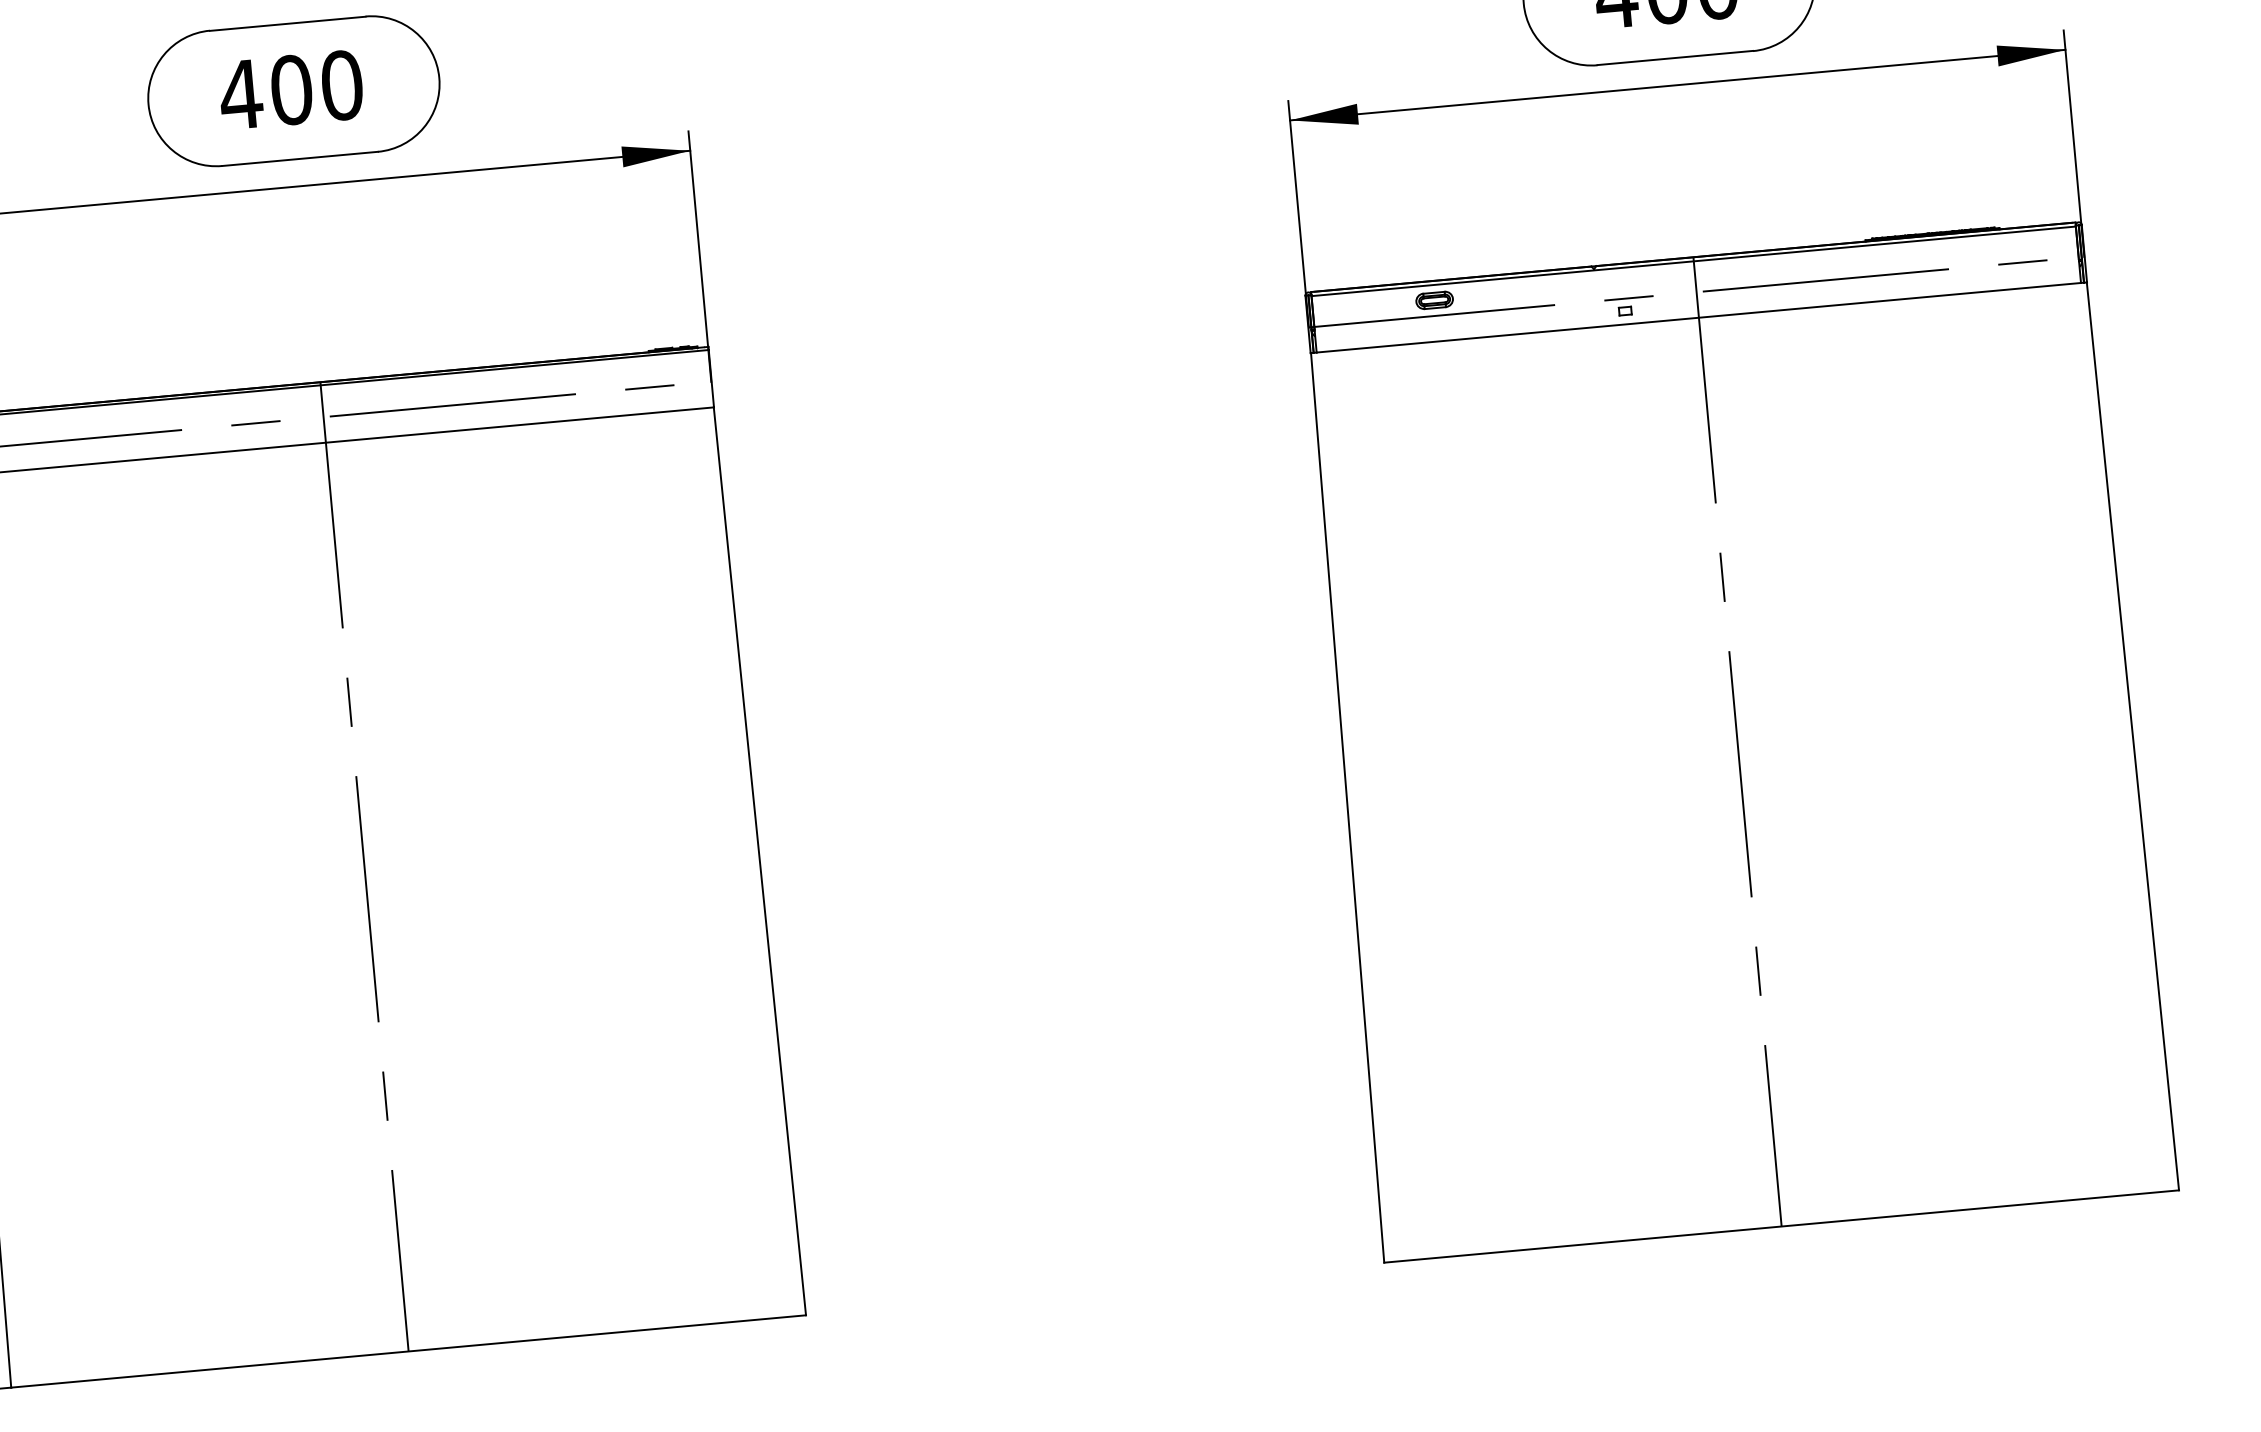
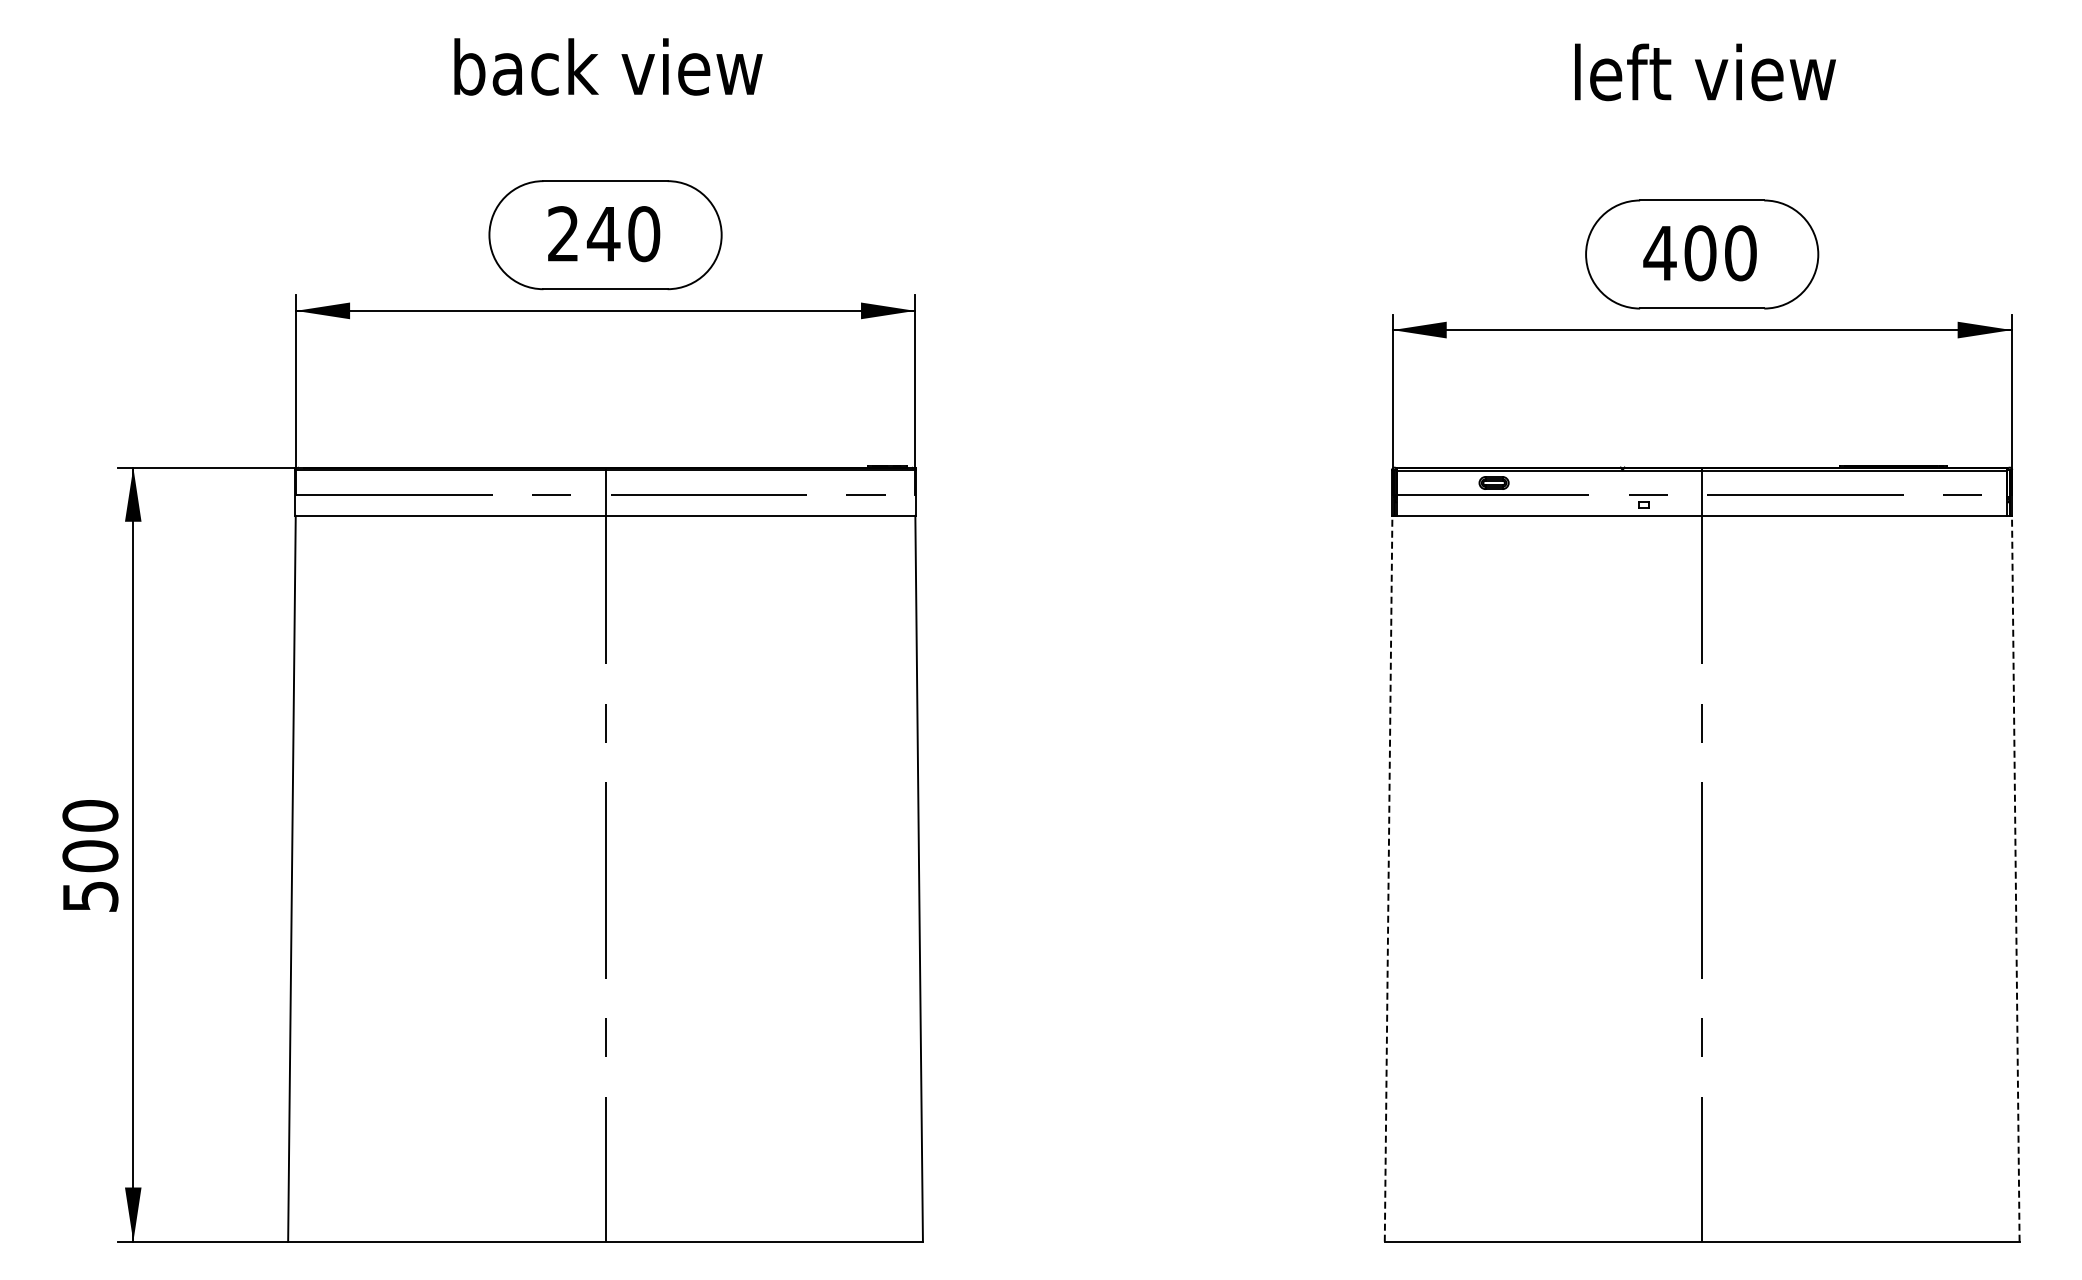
text: (266, 92) -> (583, 234), 400 -> 240
line: (2132, 736) -> (2015, 878), solid -> dashed
line: (1347, 807) -> (1388, 878), solid -> dashed

